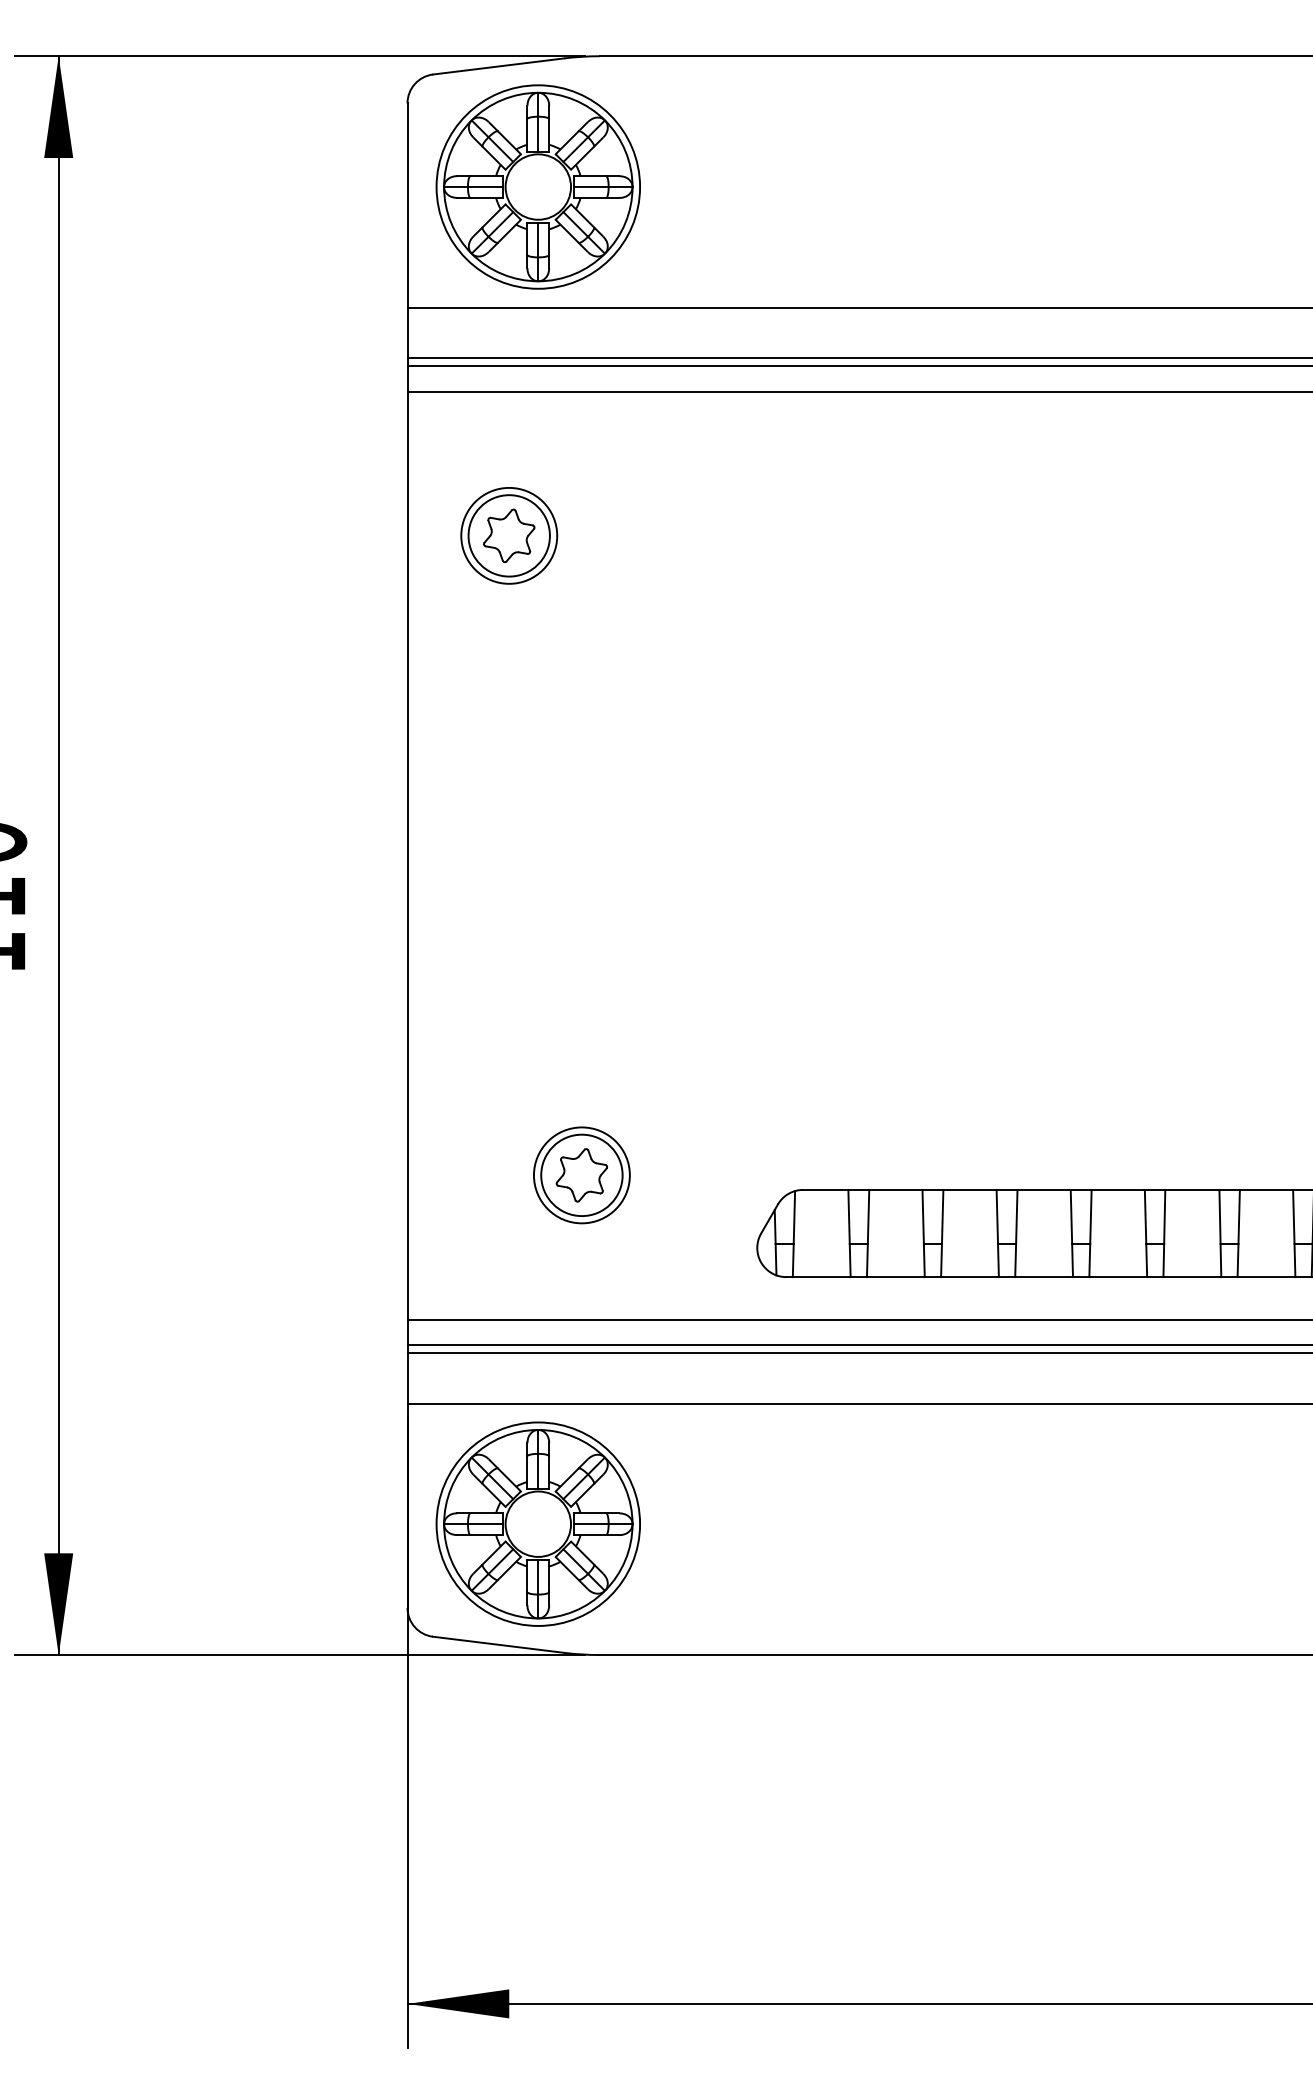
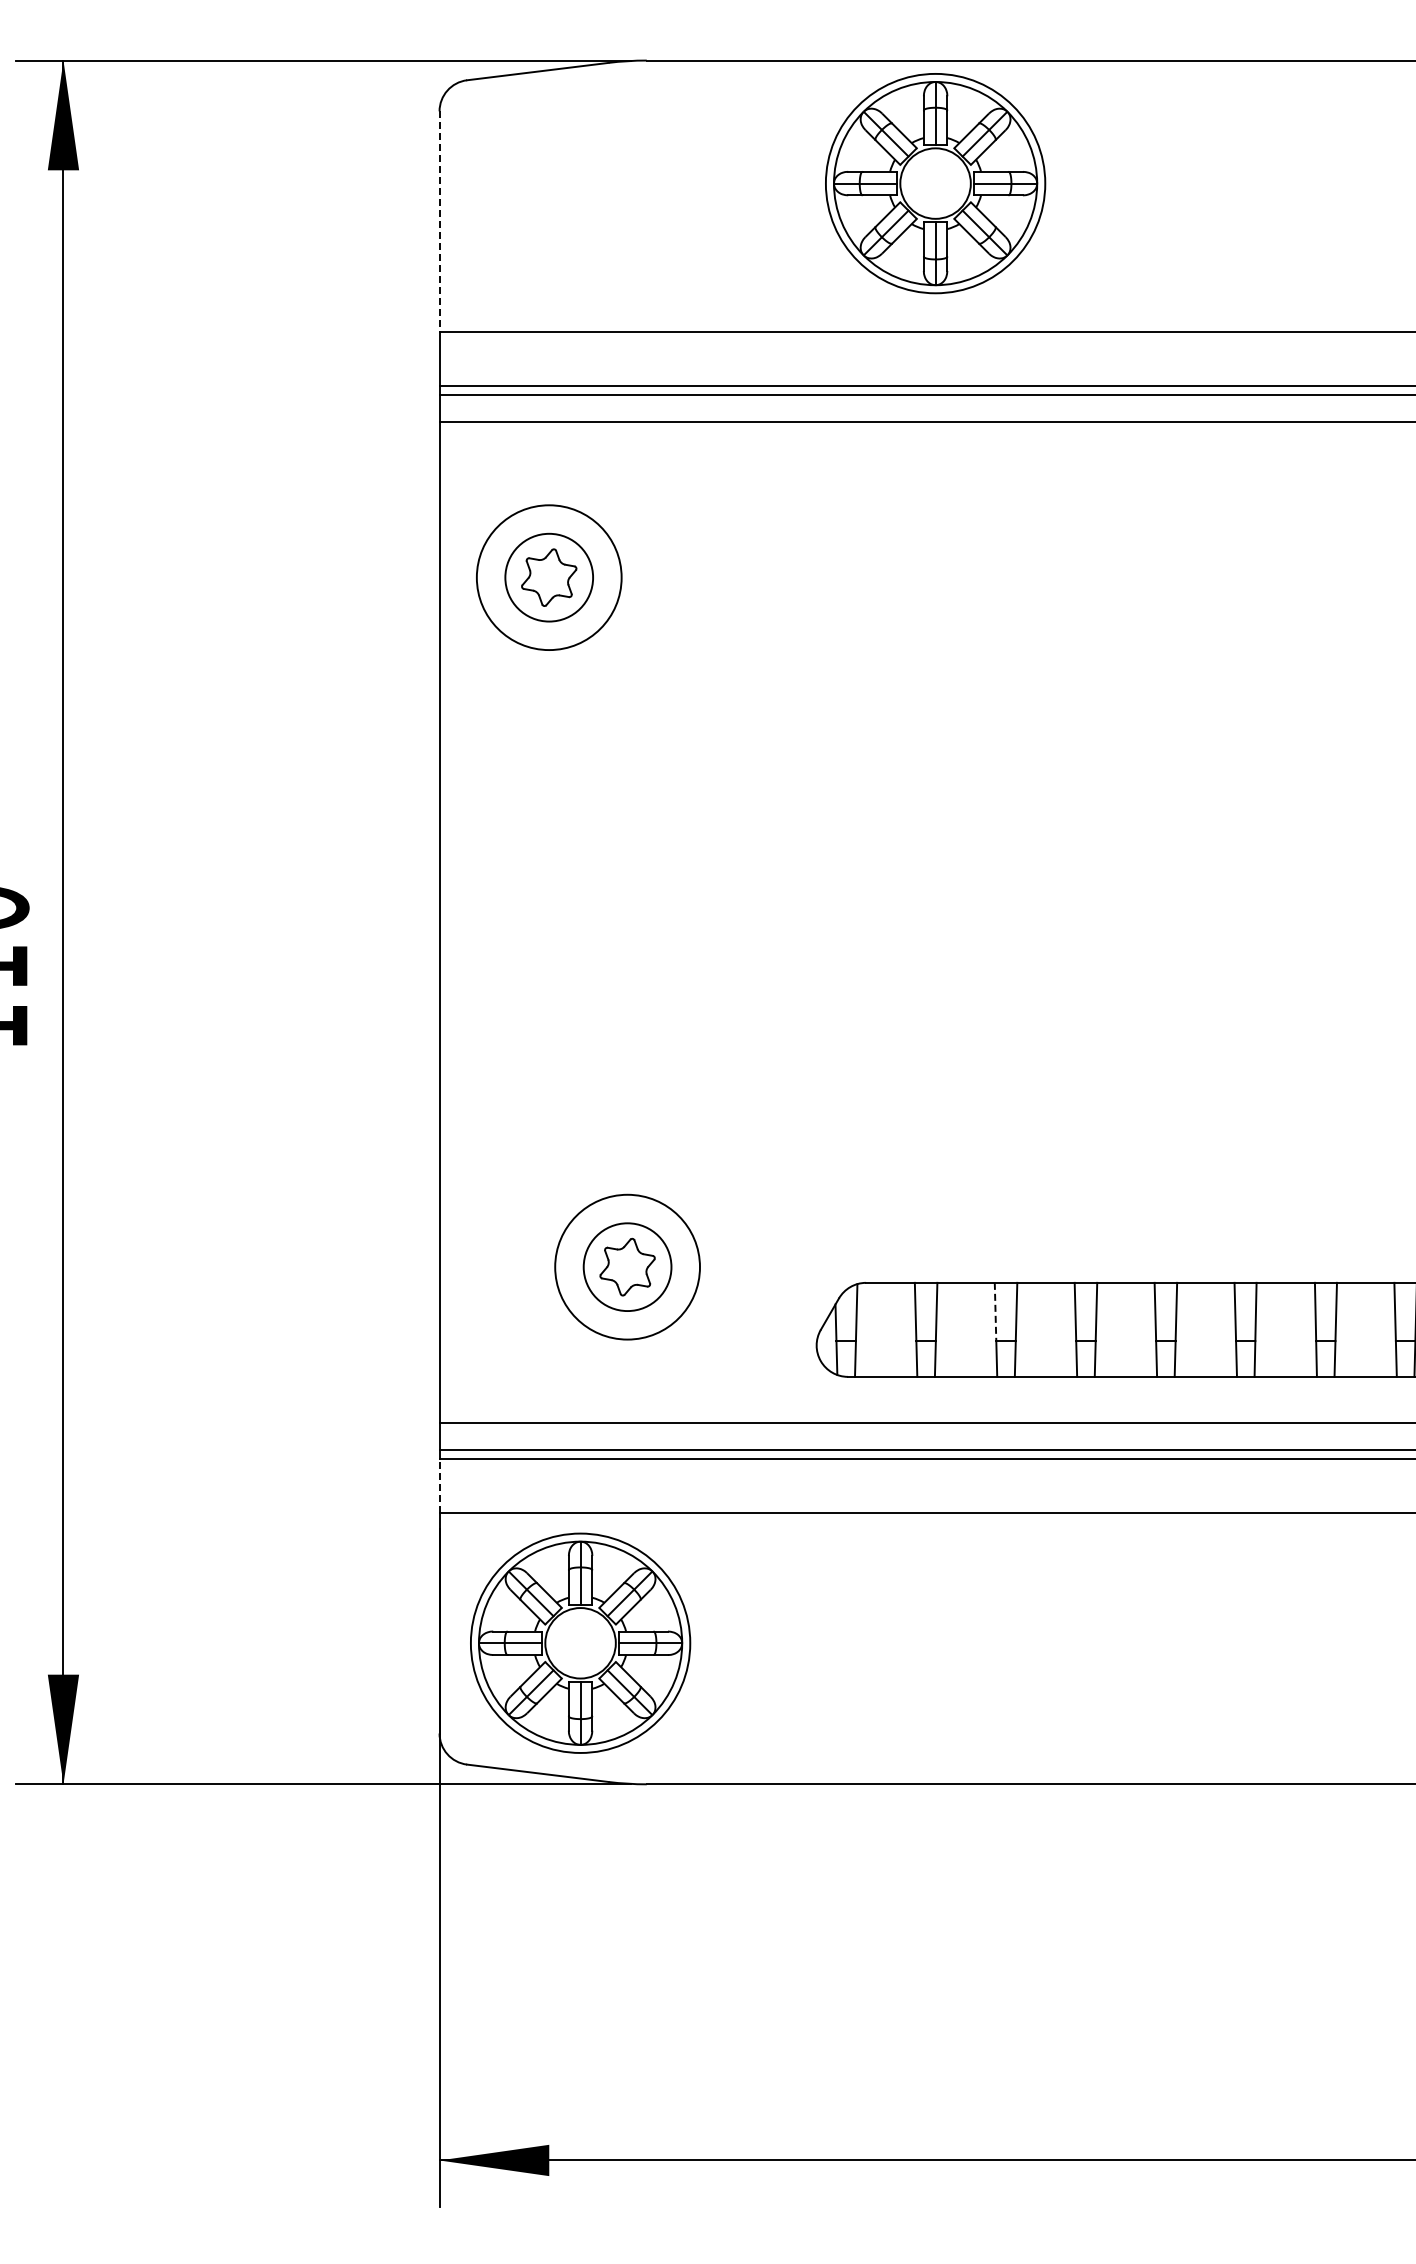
part: (538, 186) -> (935, 183), moved
line: (407, 206) -> (439, 222), solid -> dashed
circle: (508, 535) -> (548, 577), size x1.4
circle: (581, 1174) -> (627, 1266), size x1.4
line: (923, 1217) -> (995, 1312), solid -> dashed
line: (407, 1377) -> (439, 1485), solid -> dashed

